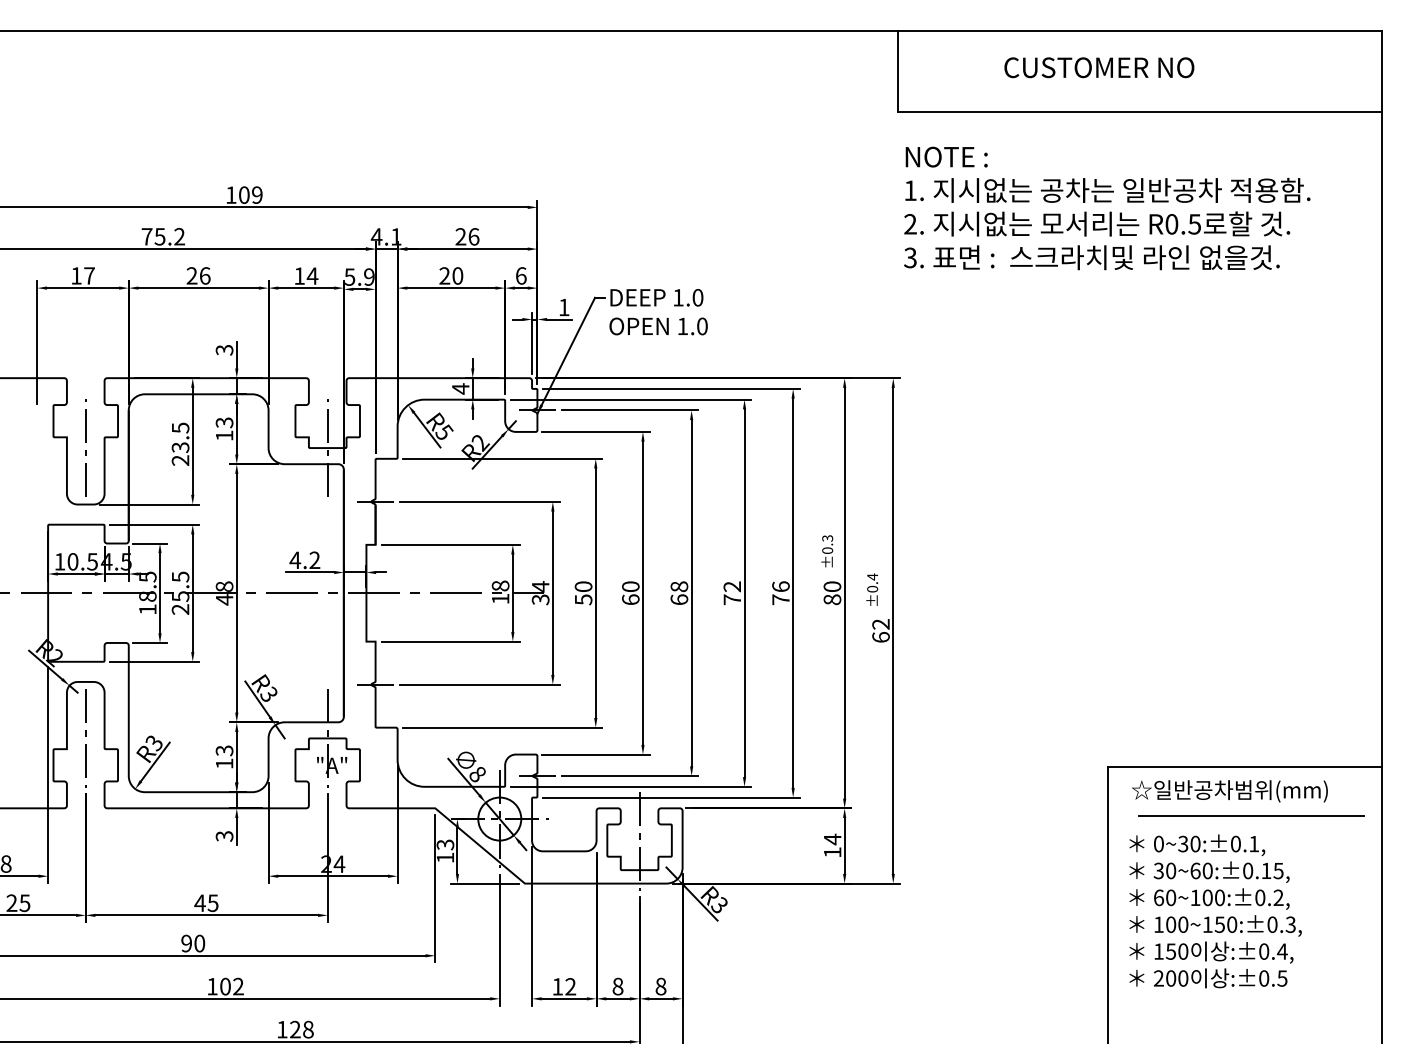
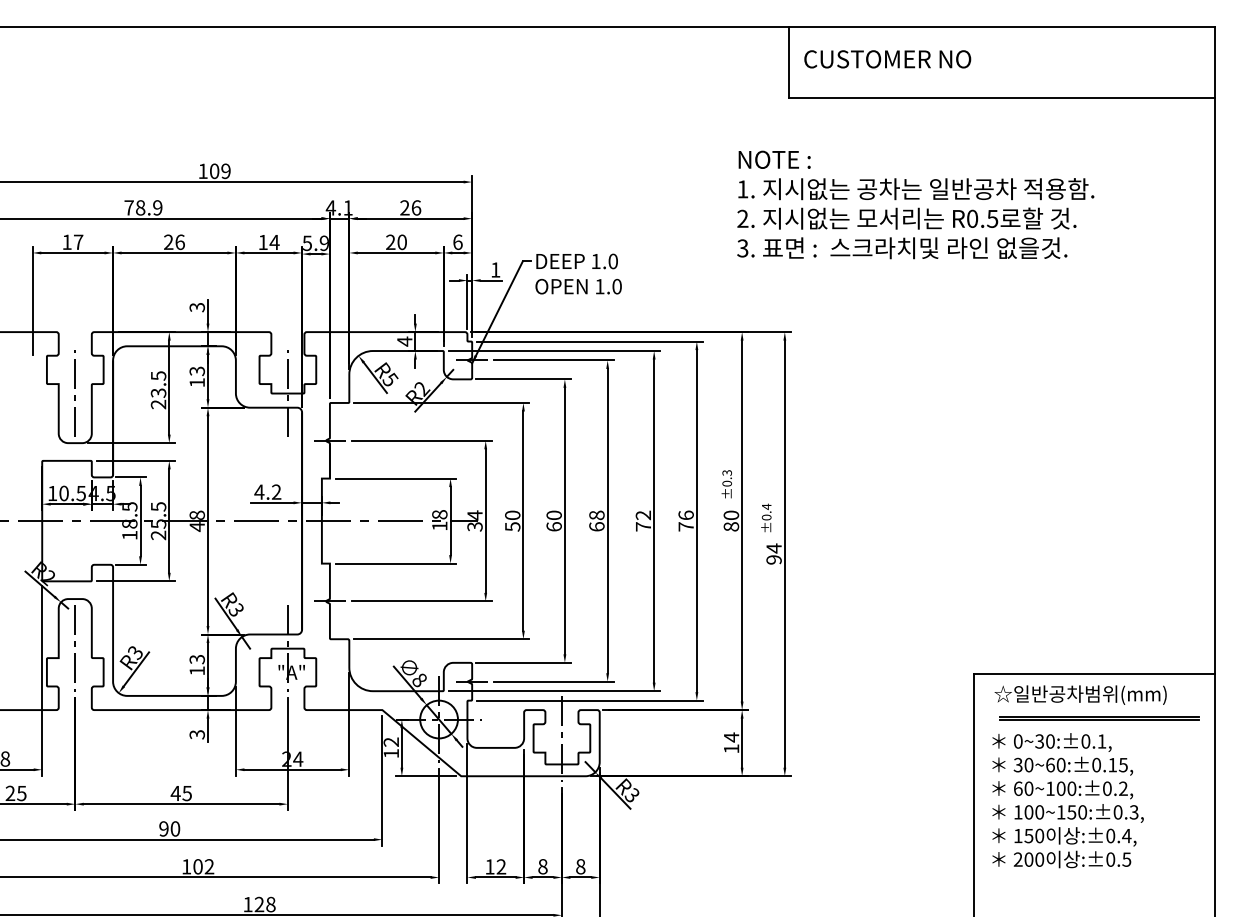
text: (1099, 67) -> (887, 59), moved
text: (1107, 208) -> (915, 204), moved
text: (169, 236) -> (148, 207), 75.2 -> 78.9
text: (880, 630) -> (773, 553), 62 -> 94
line: (1251, 819) -> (1099, 719), added
text: (445, 844) -> (391, 741), 13 -> 12

